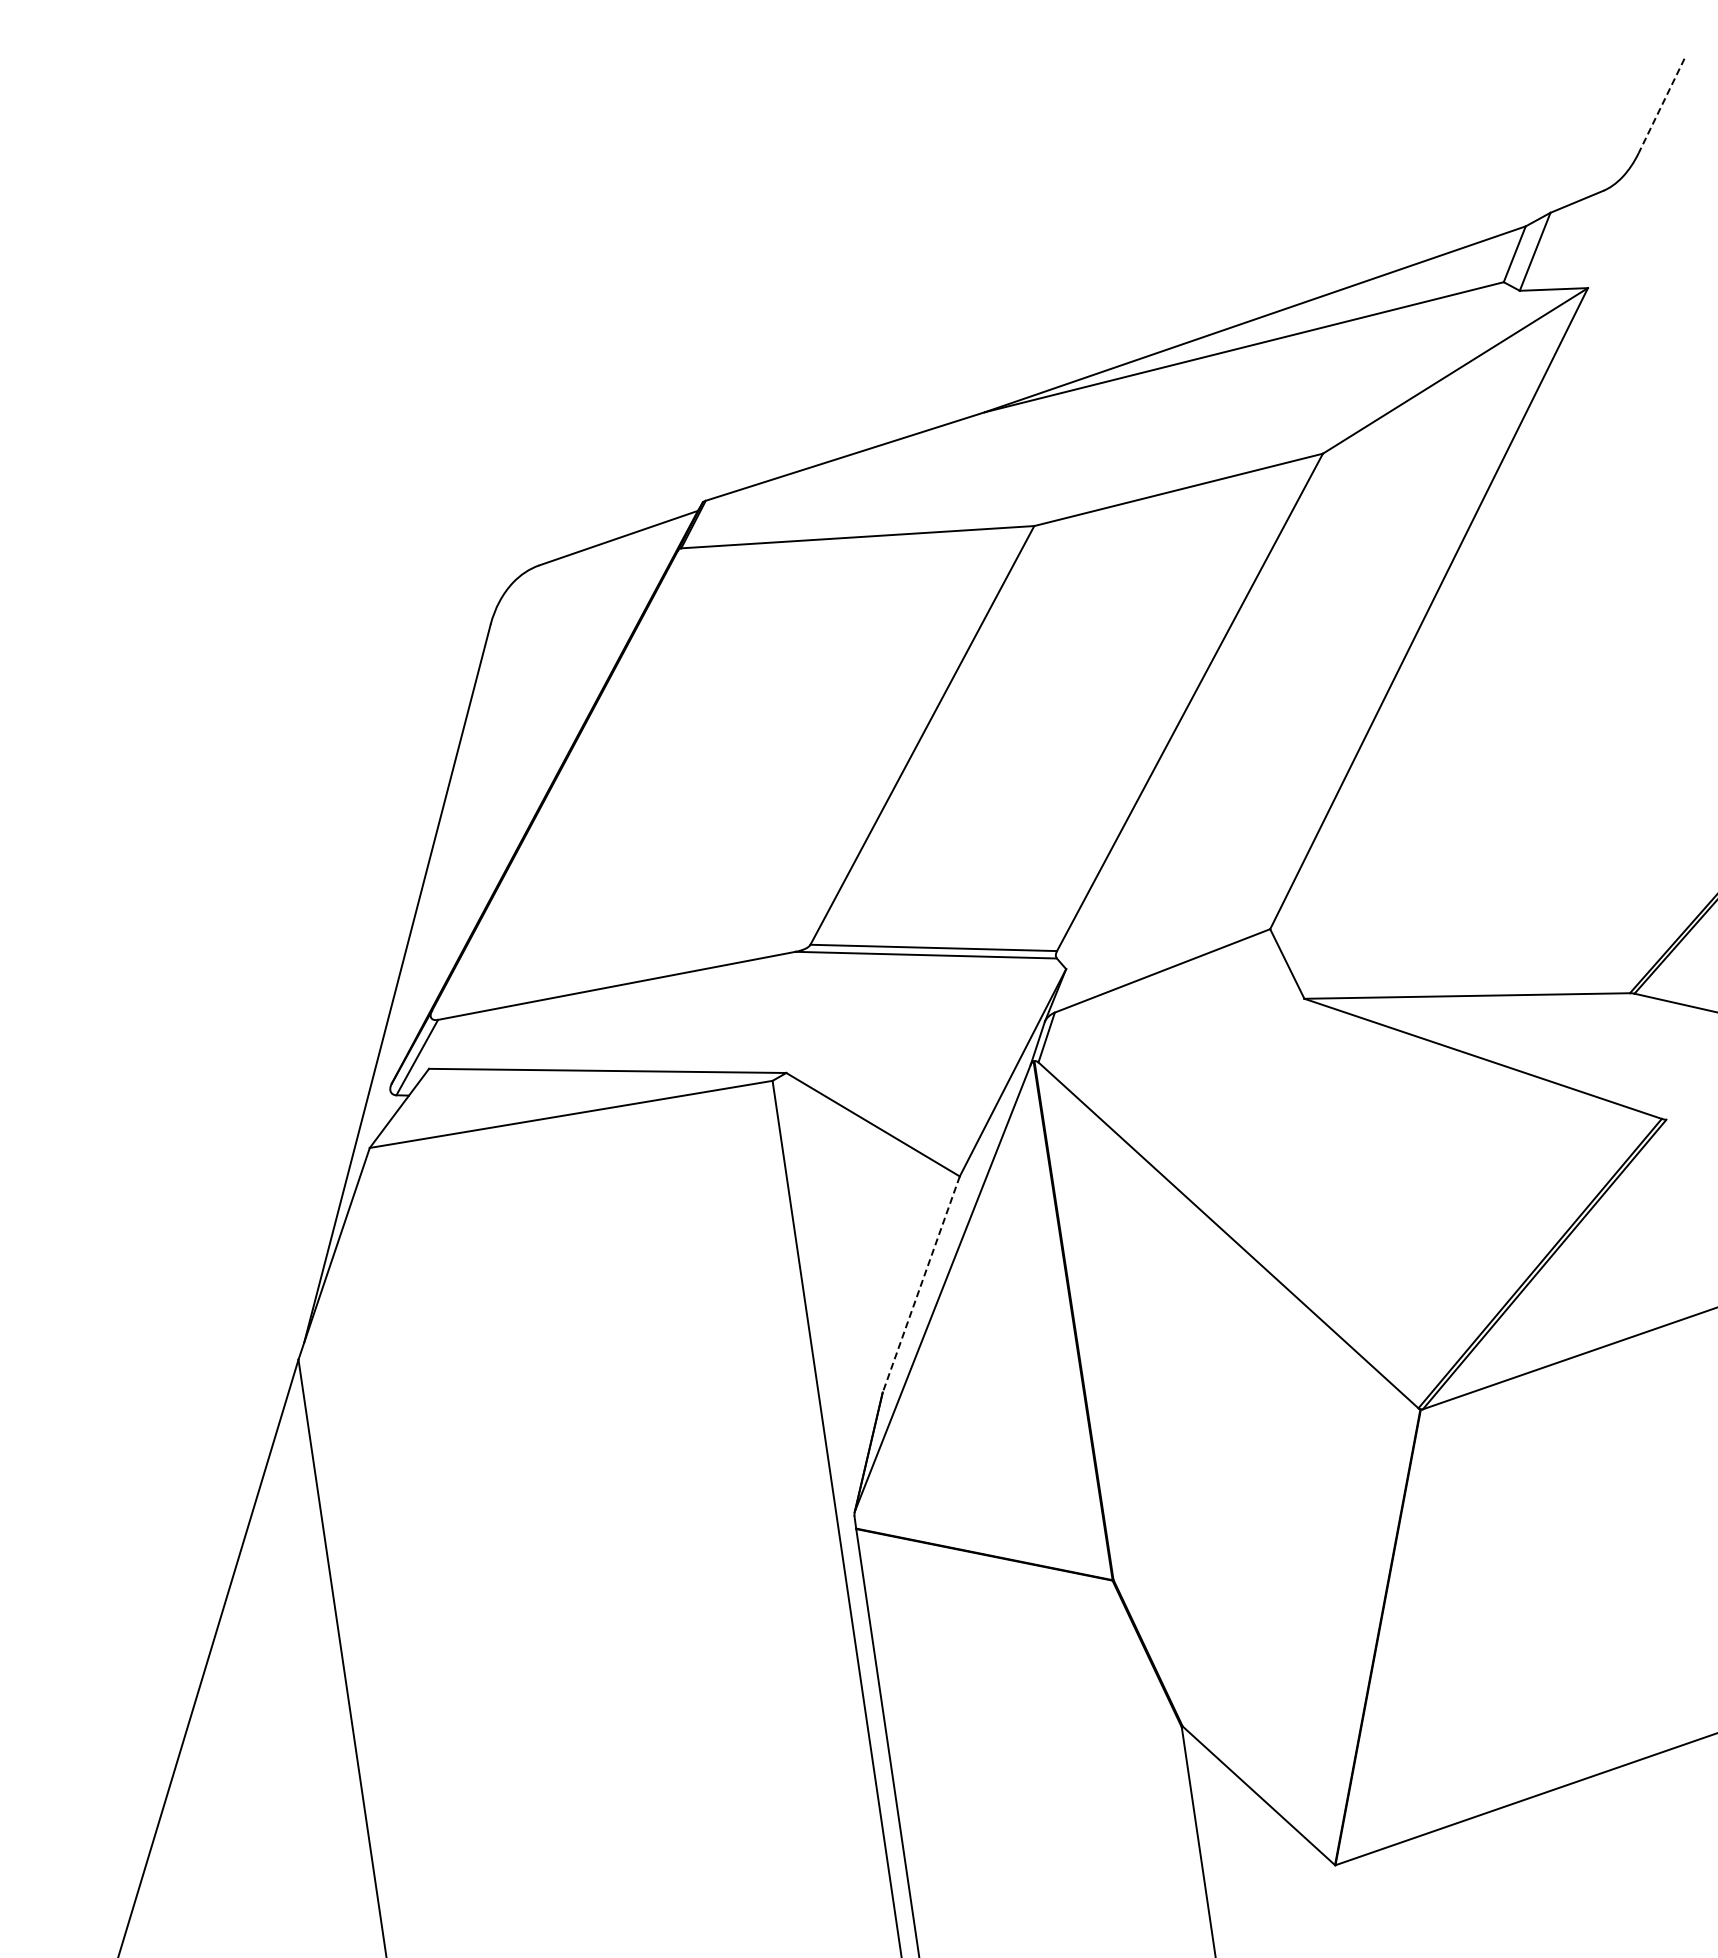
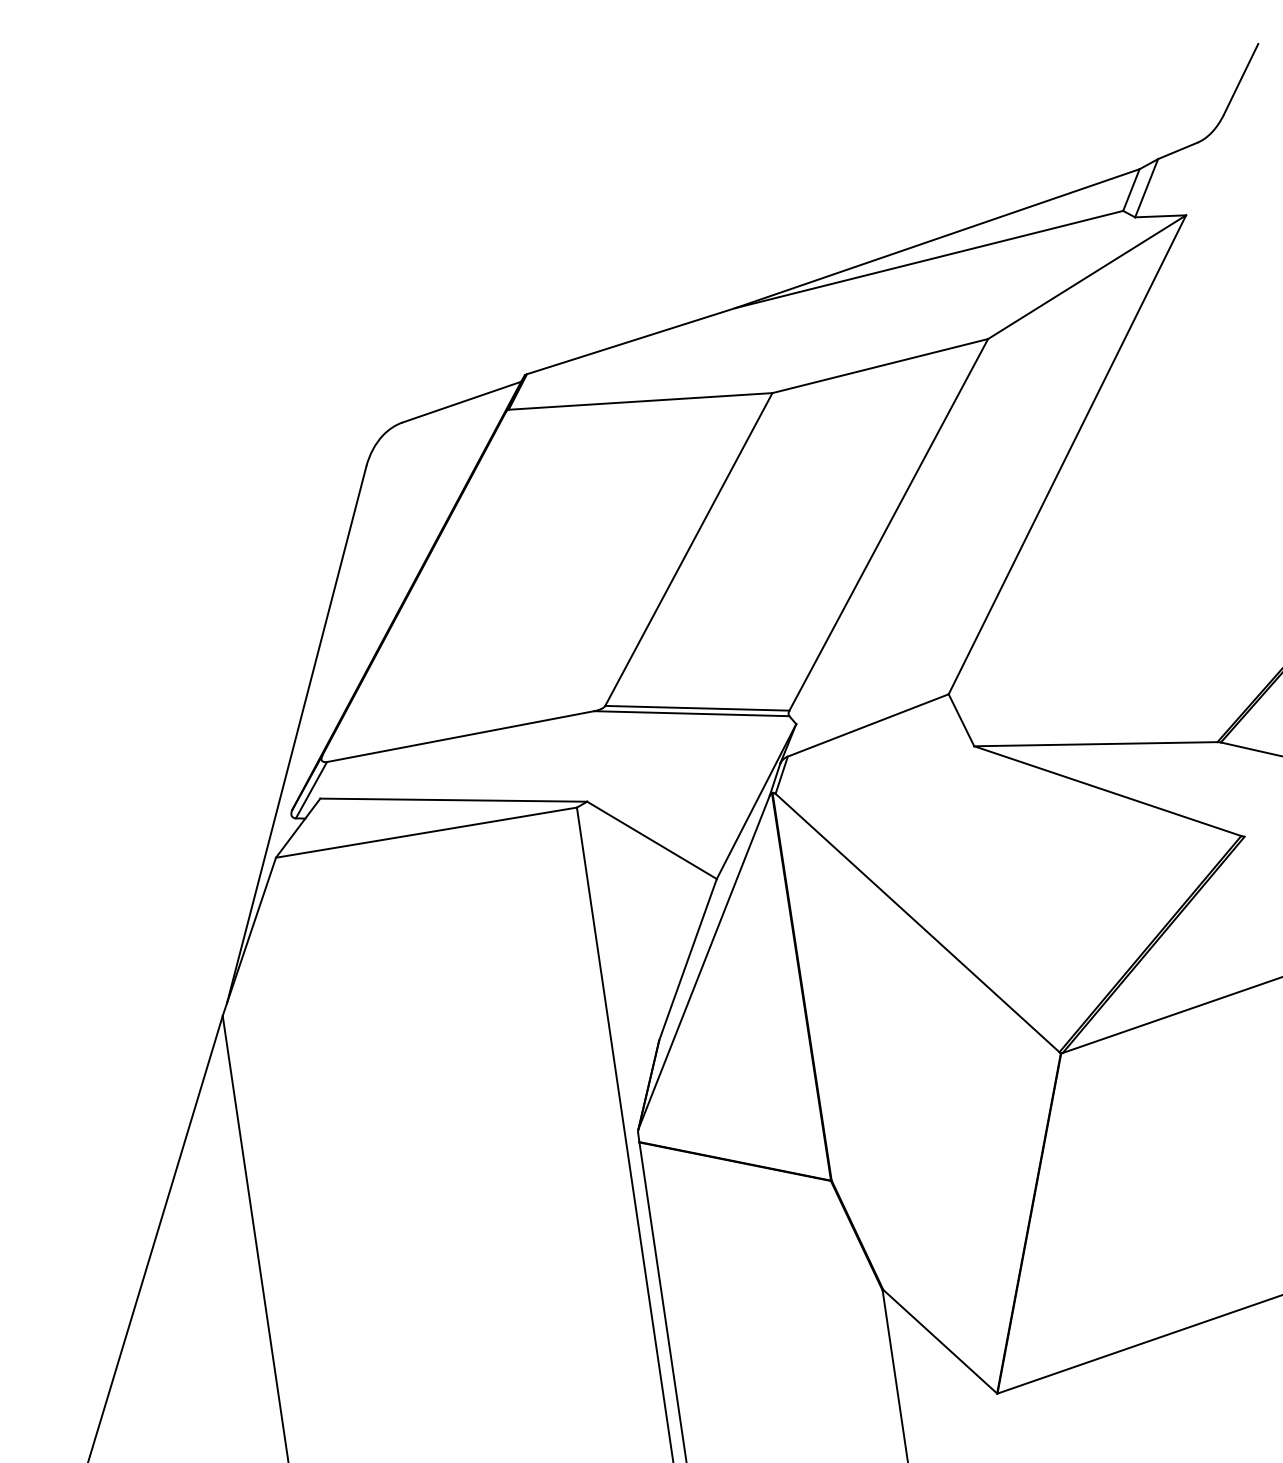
line: (1661, 106) -> (1241, 79), dashed -> solid
line: (921, 1284) -> (688, 959), dashed -> solid

